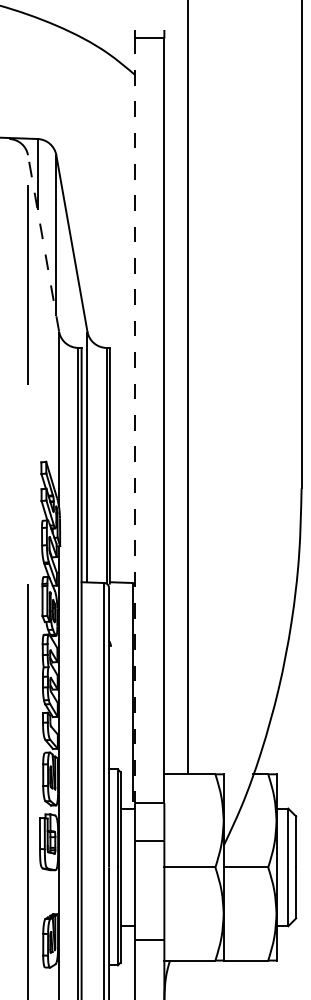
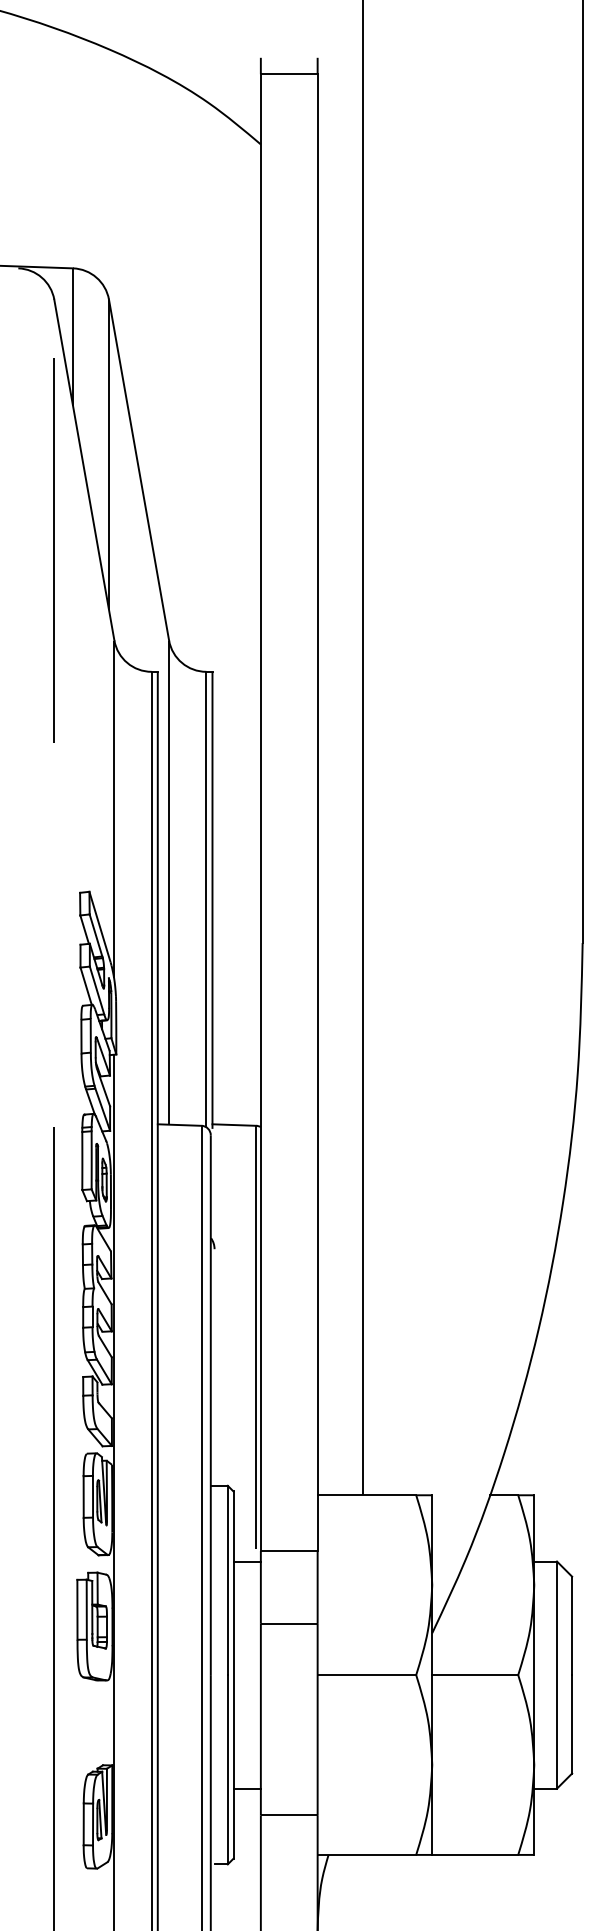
line: (43, 243) -> (84, 470), dashed -> solid
line: (134, 421) -> (259, 813), dashed -> solid

